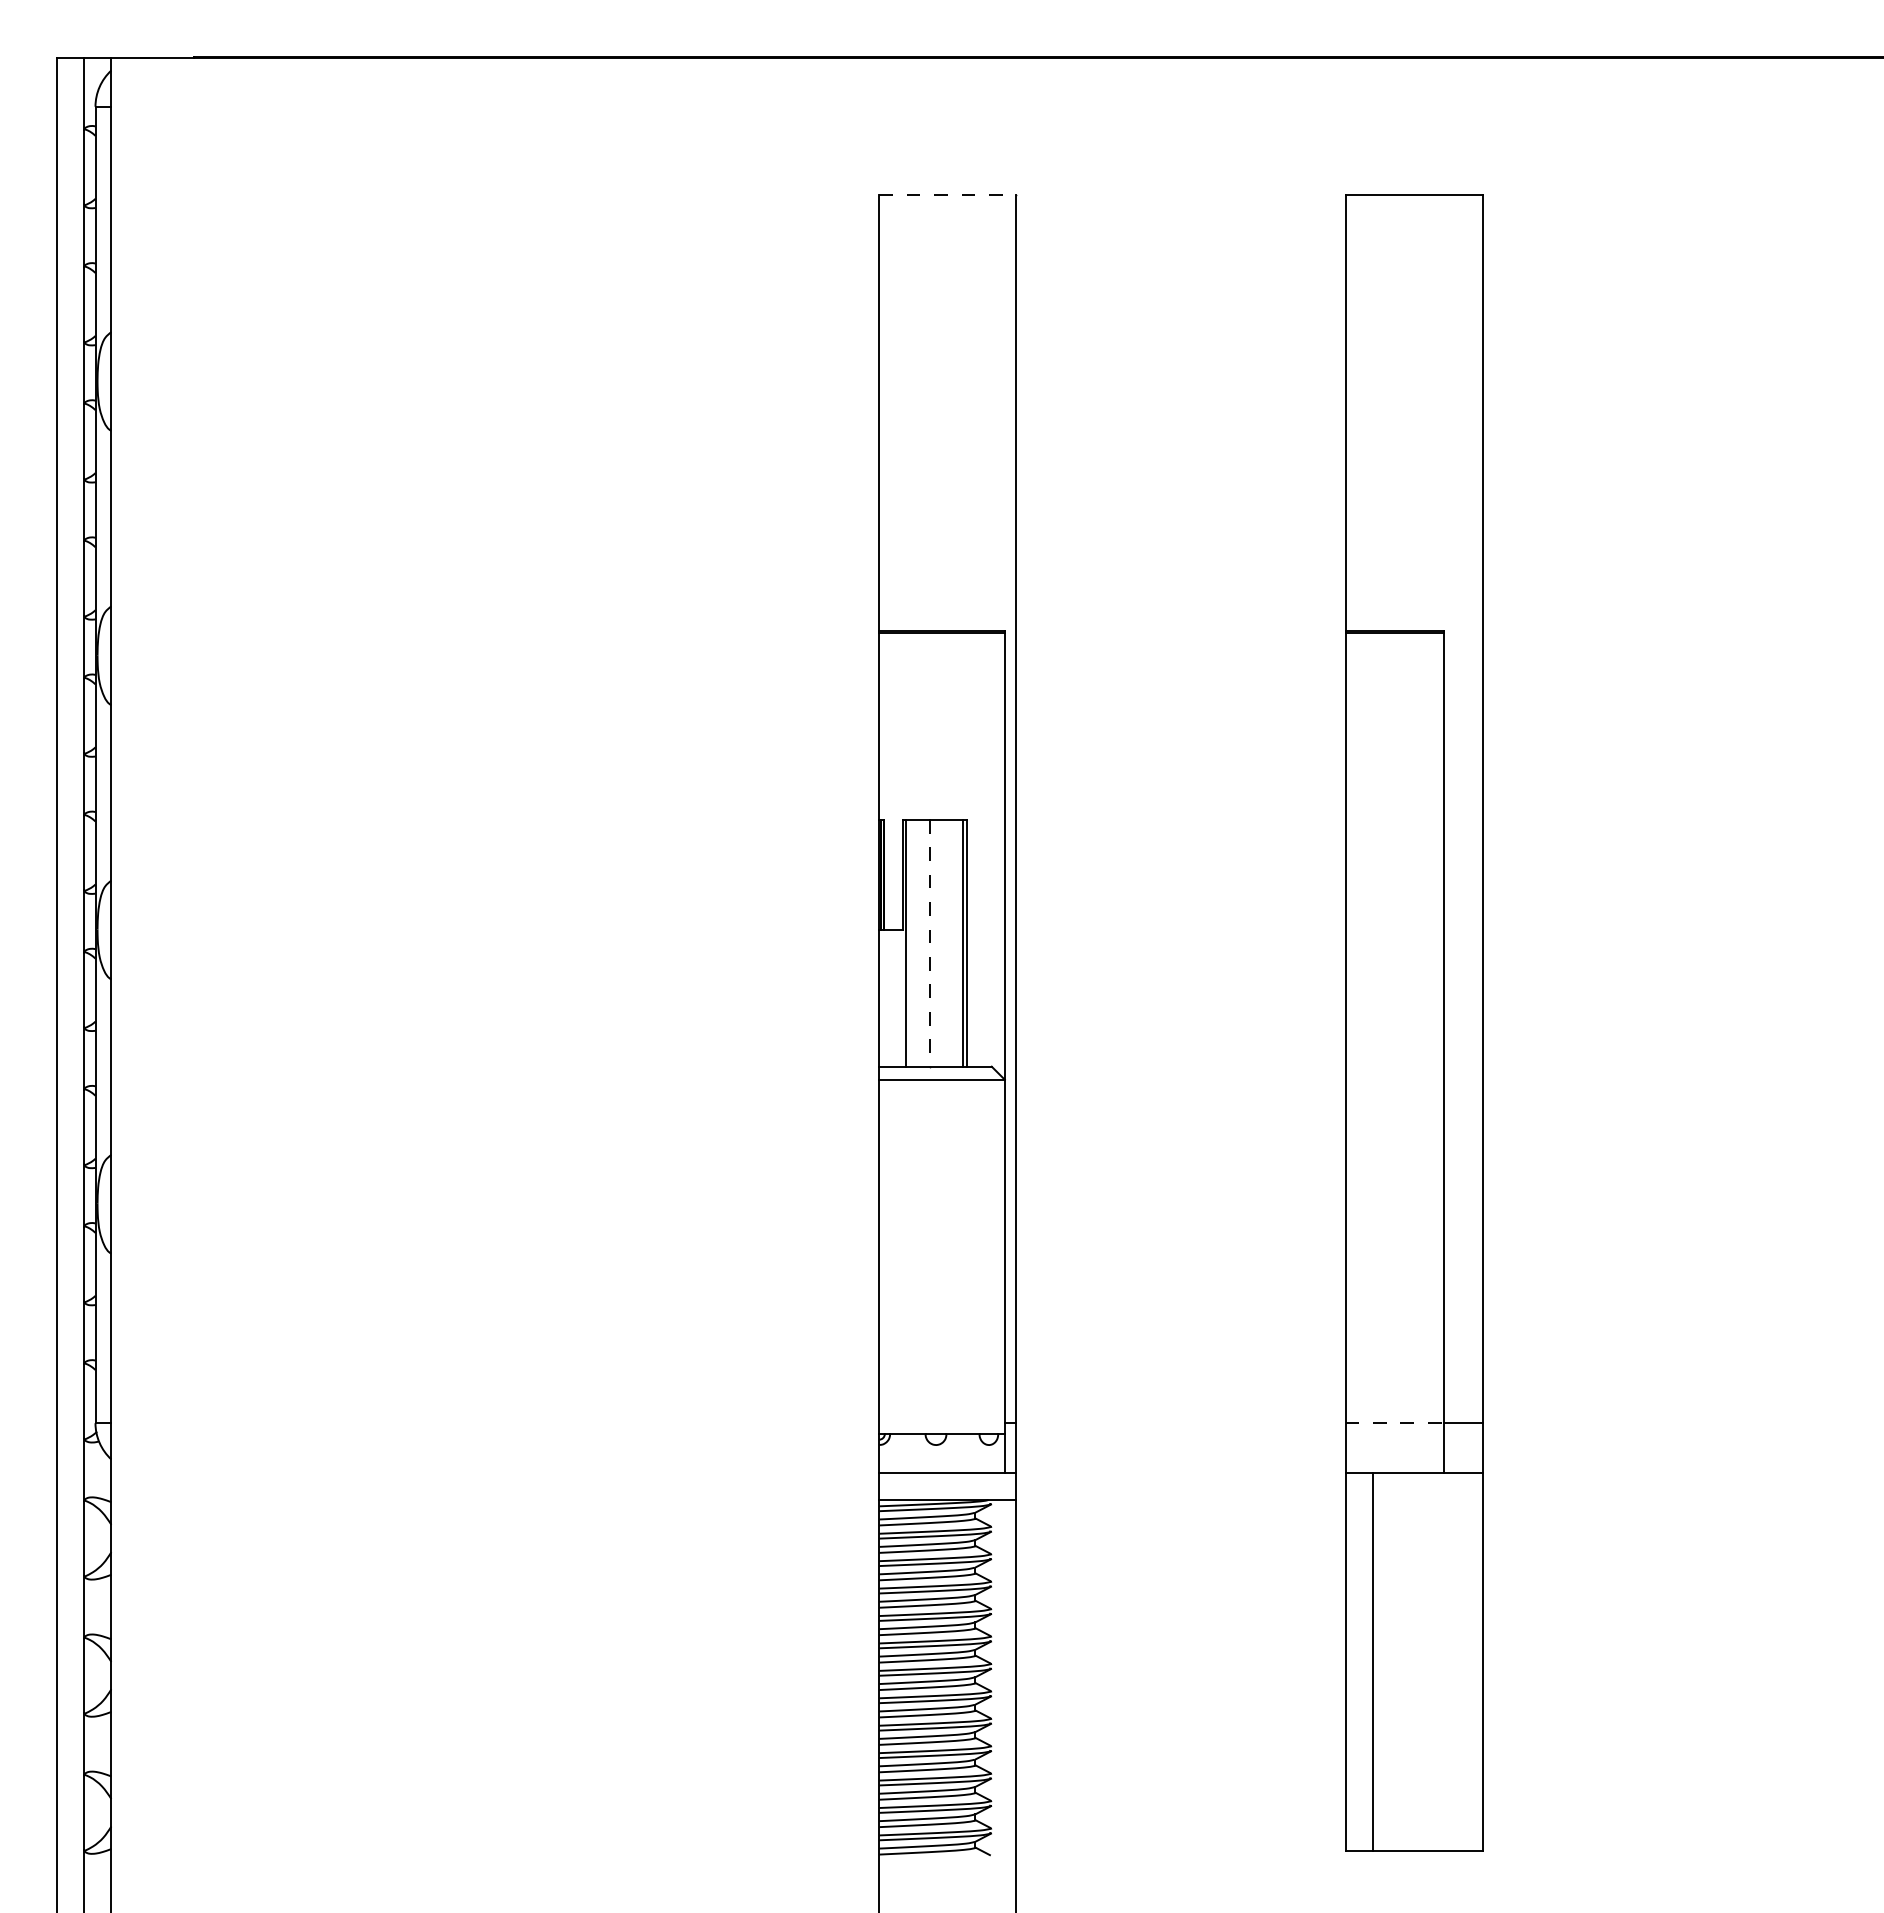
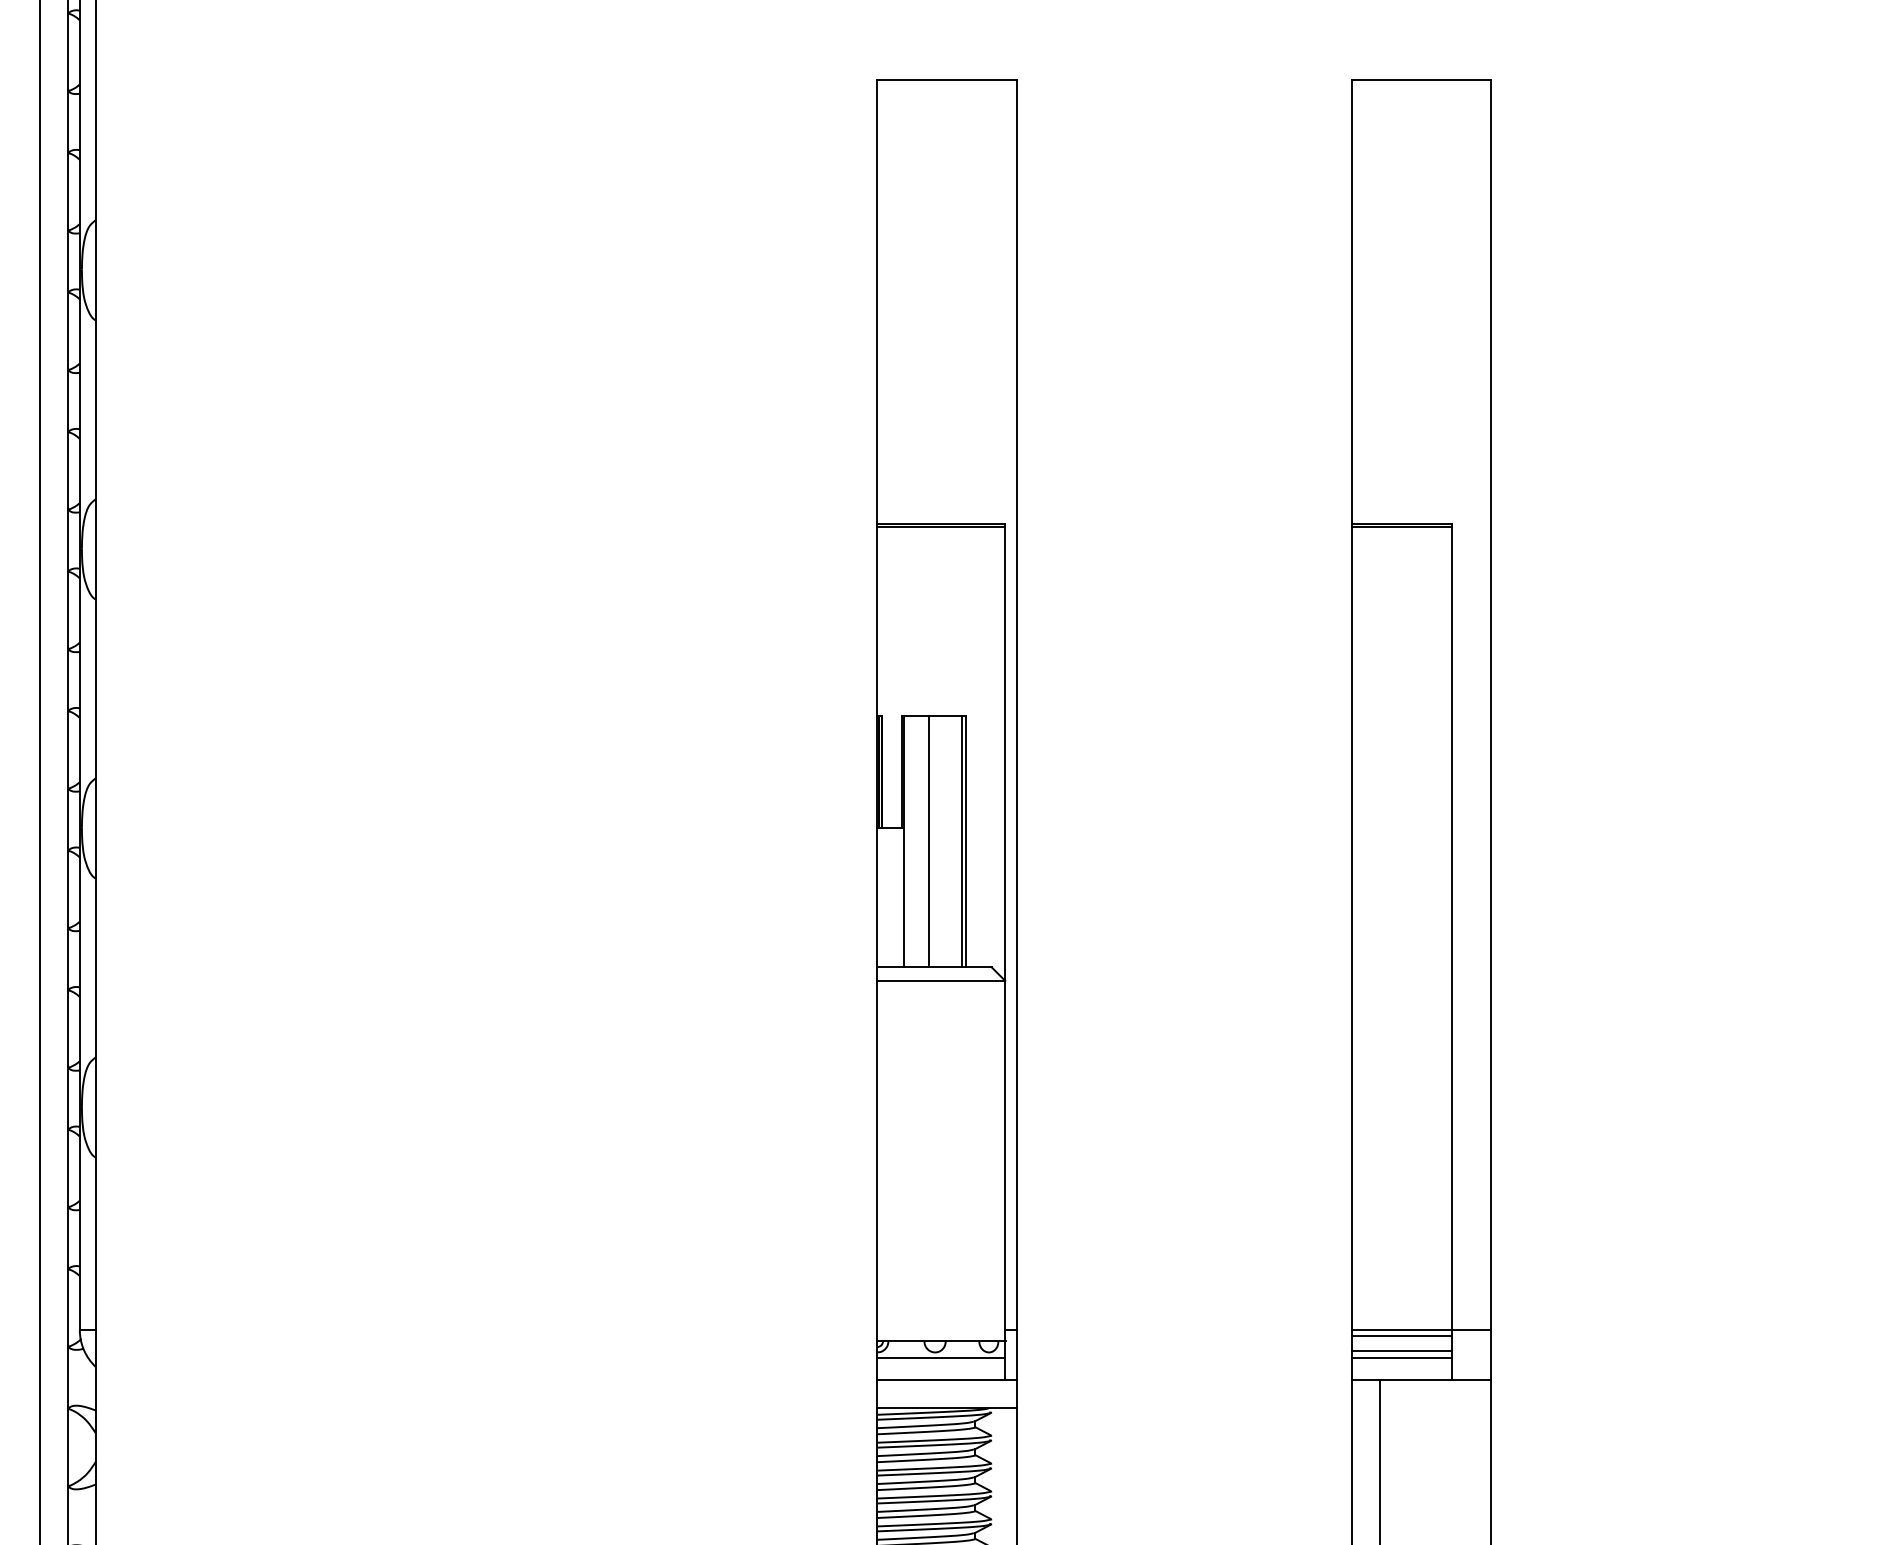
line: (947, 194) -> (946, 80), dashed -> solid
line: (930, 943) -> (929, 842), dashed -> solid
line: (1395, 1423) -> (1402, 1330), dashed -> solid
line: (1394, 1428) -> (1401, 1335), added
line: (1394, 1443) -> (1401, 1350), added
line: (941, 1450) -> (940, 1358), added
line: (1394, 1450) -> (1401, 1358), added

